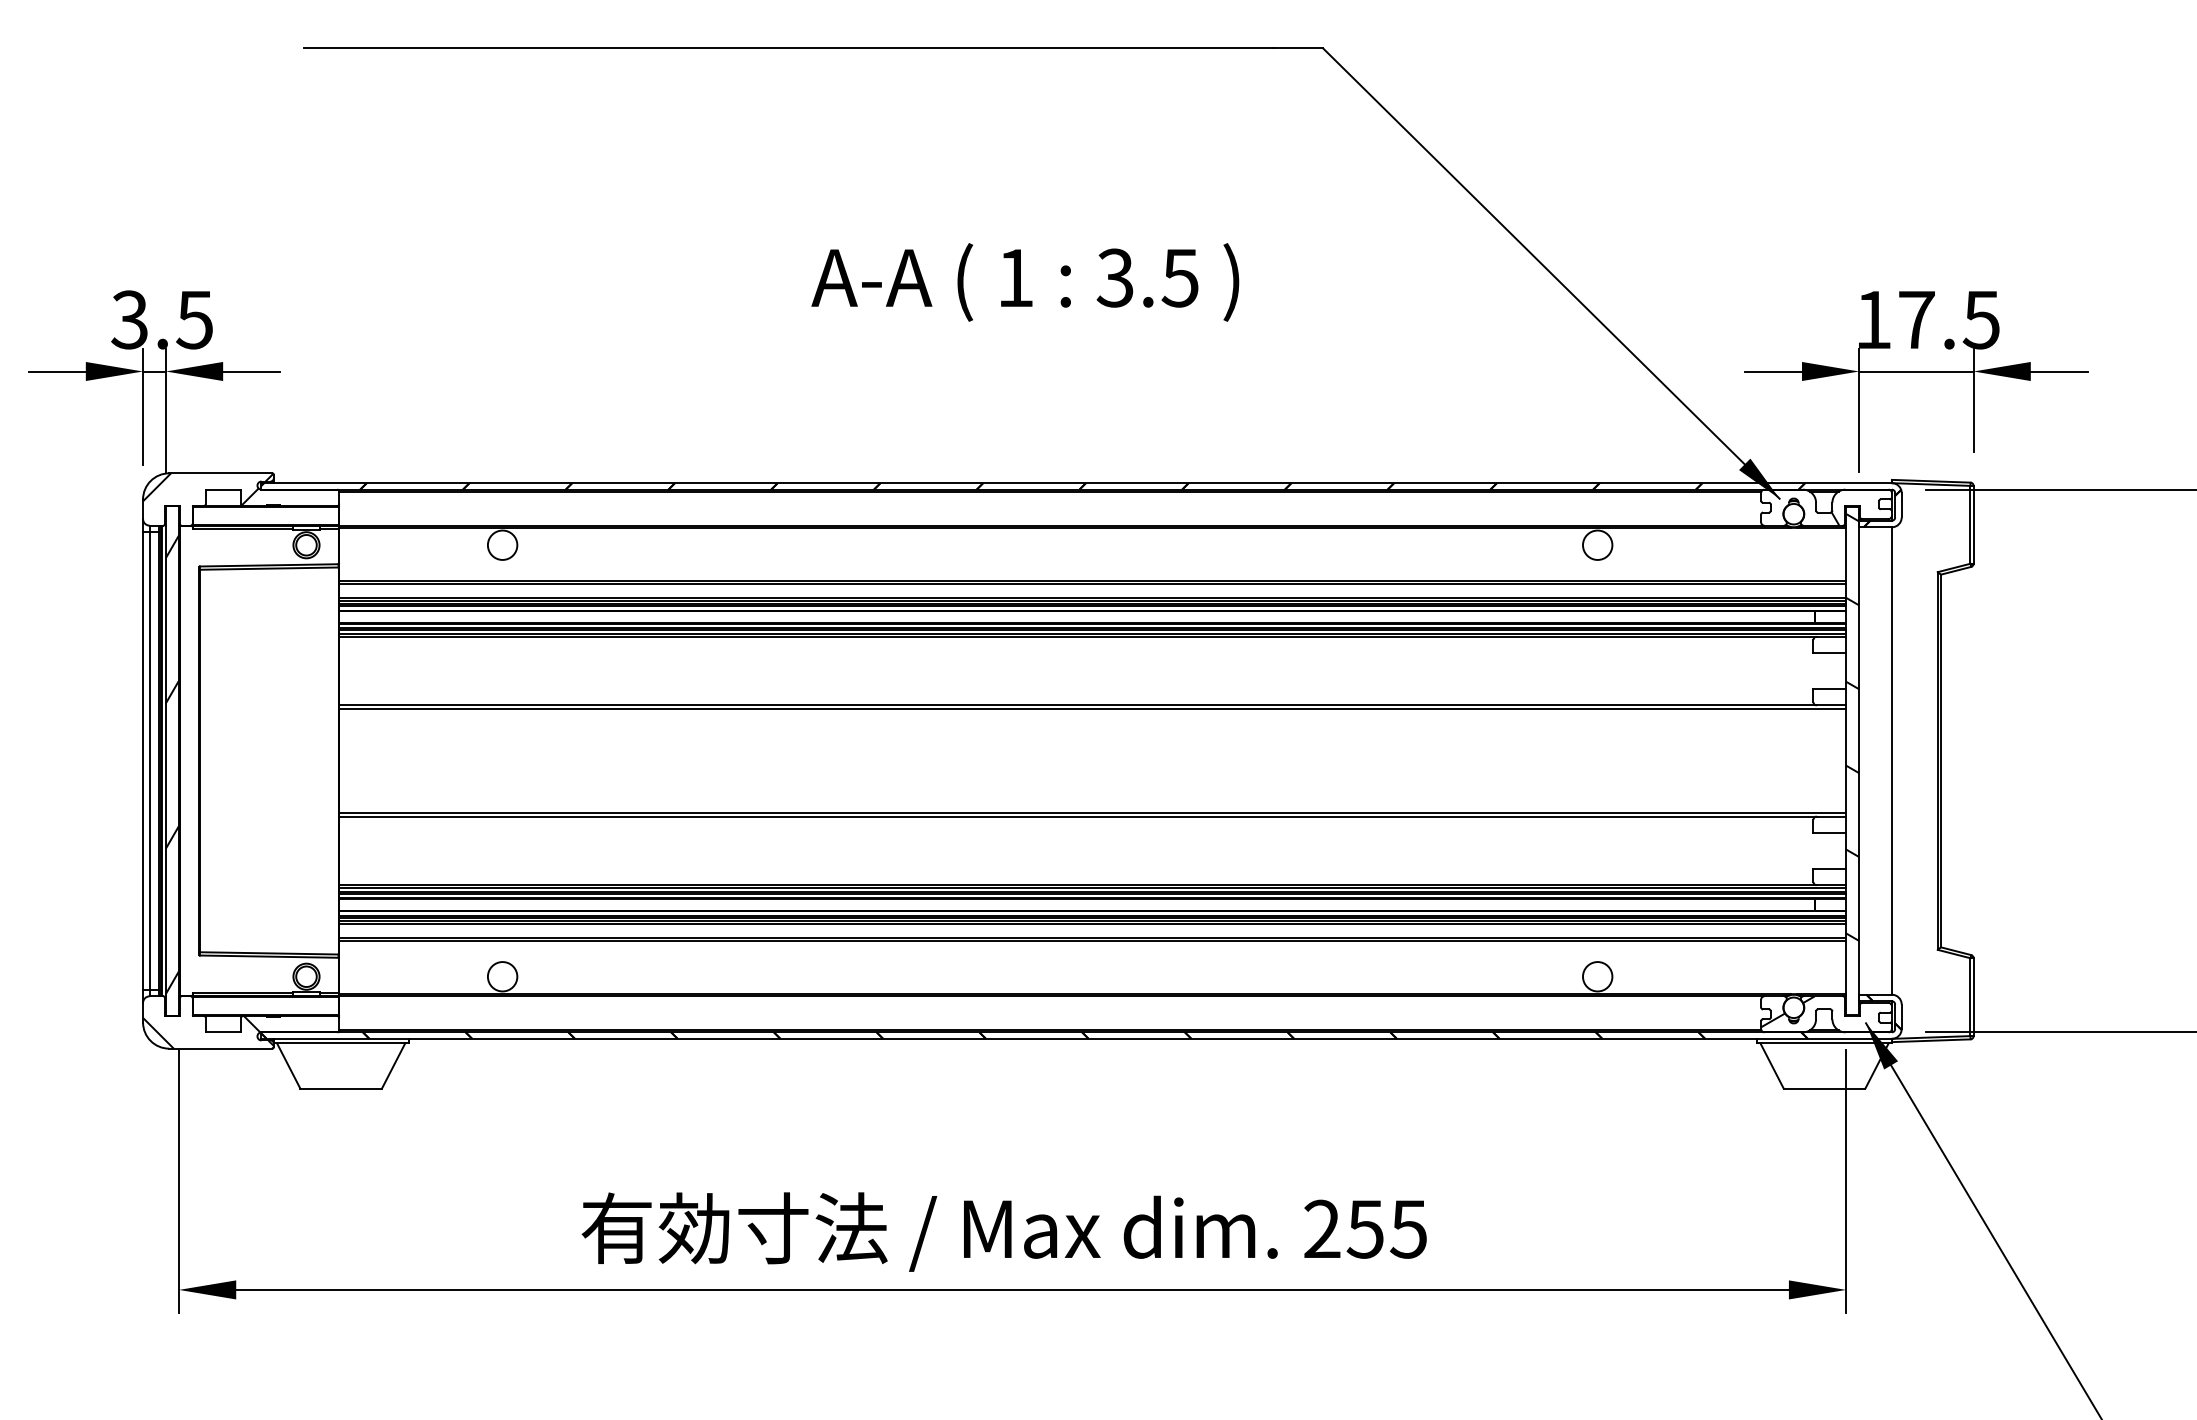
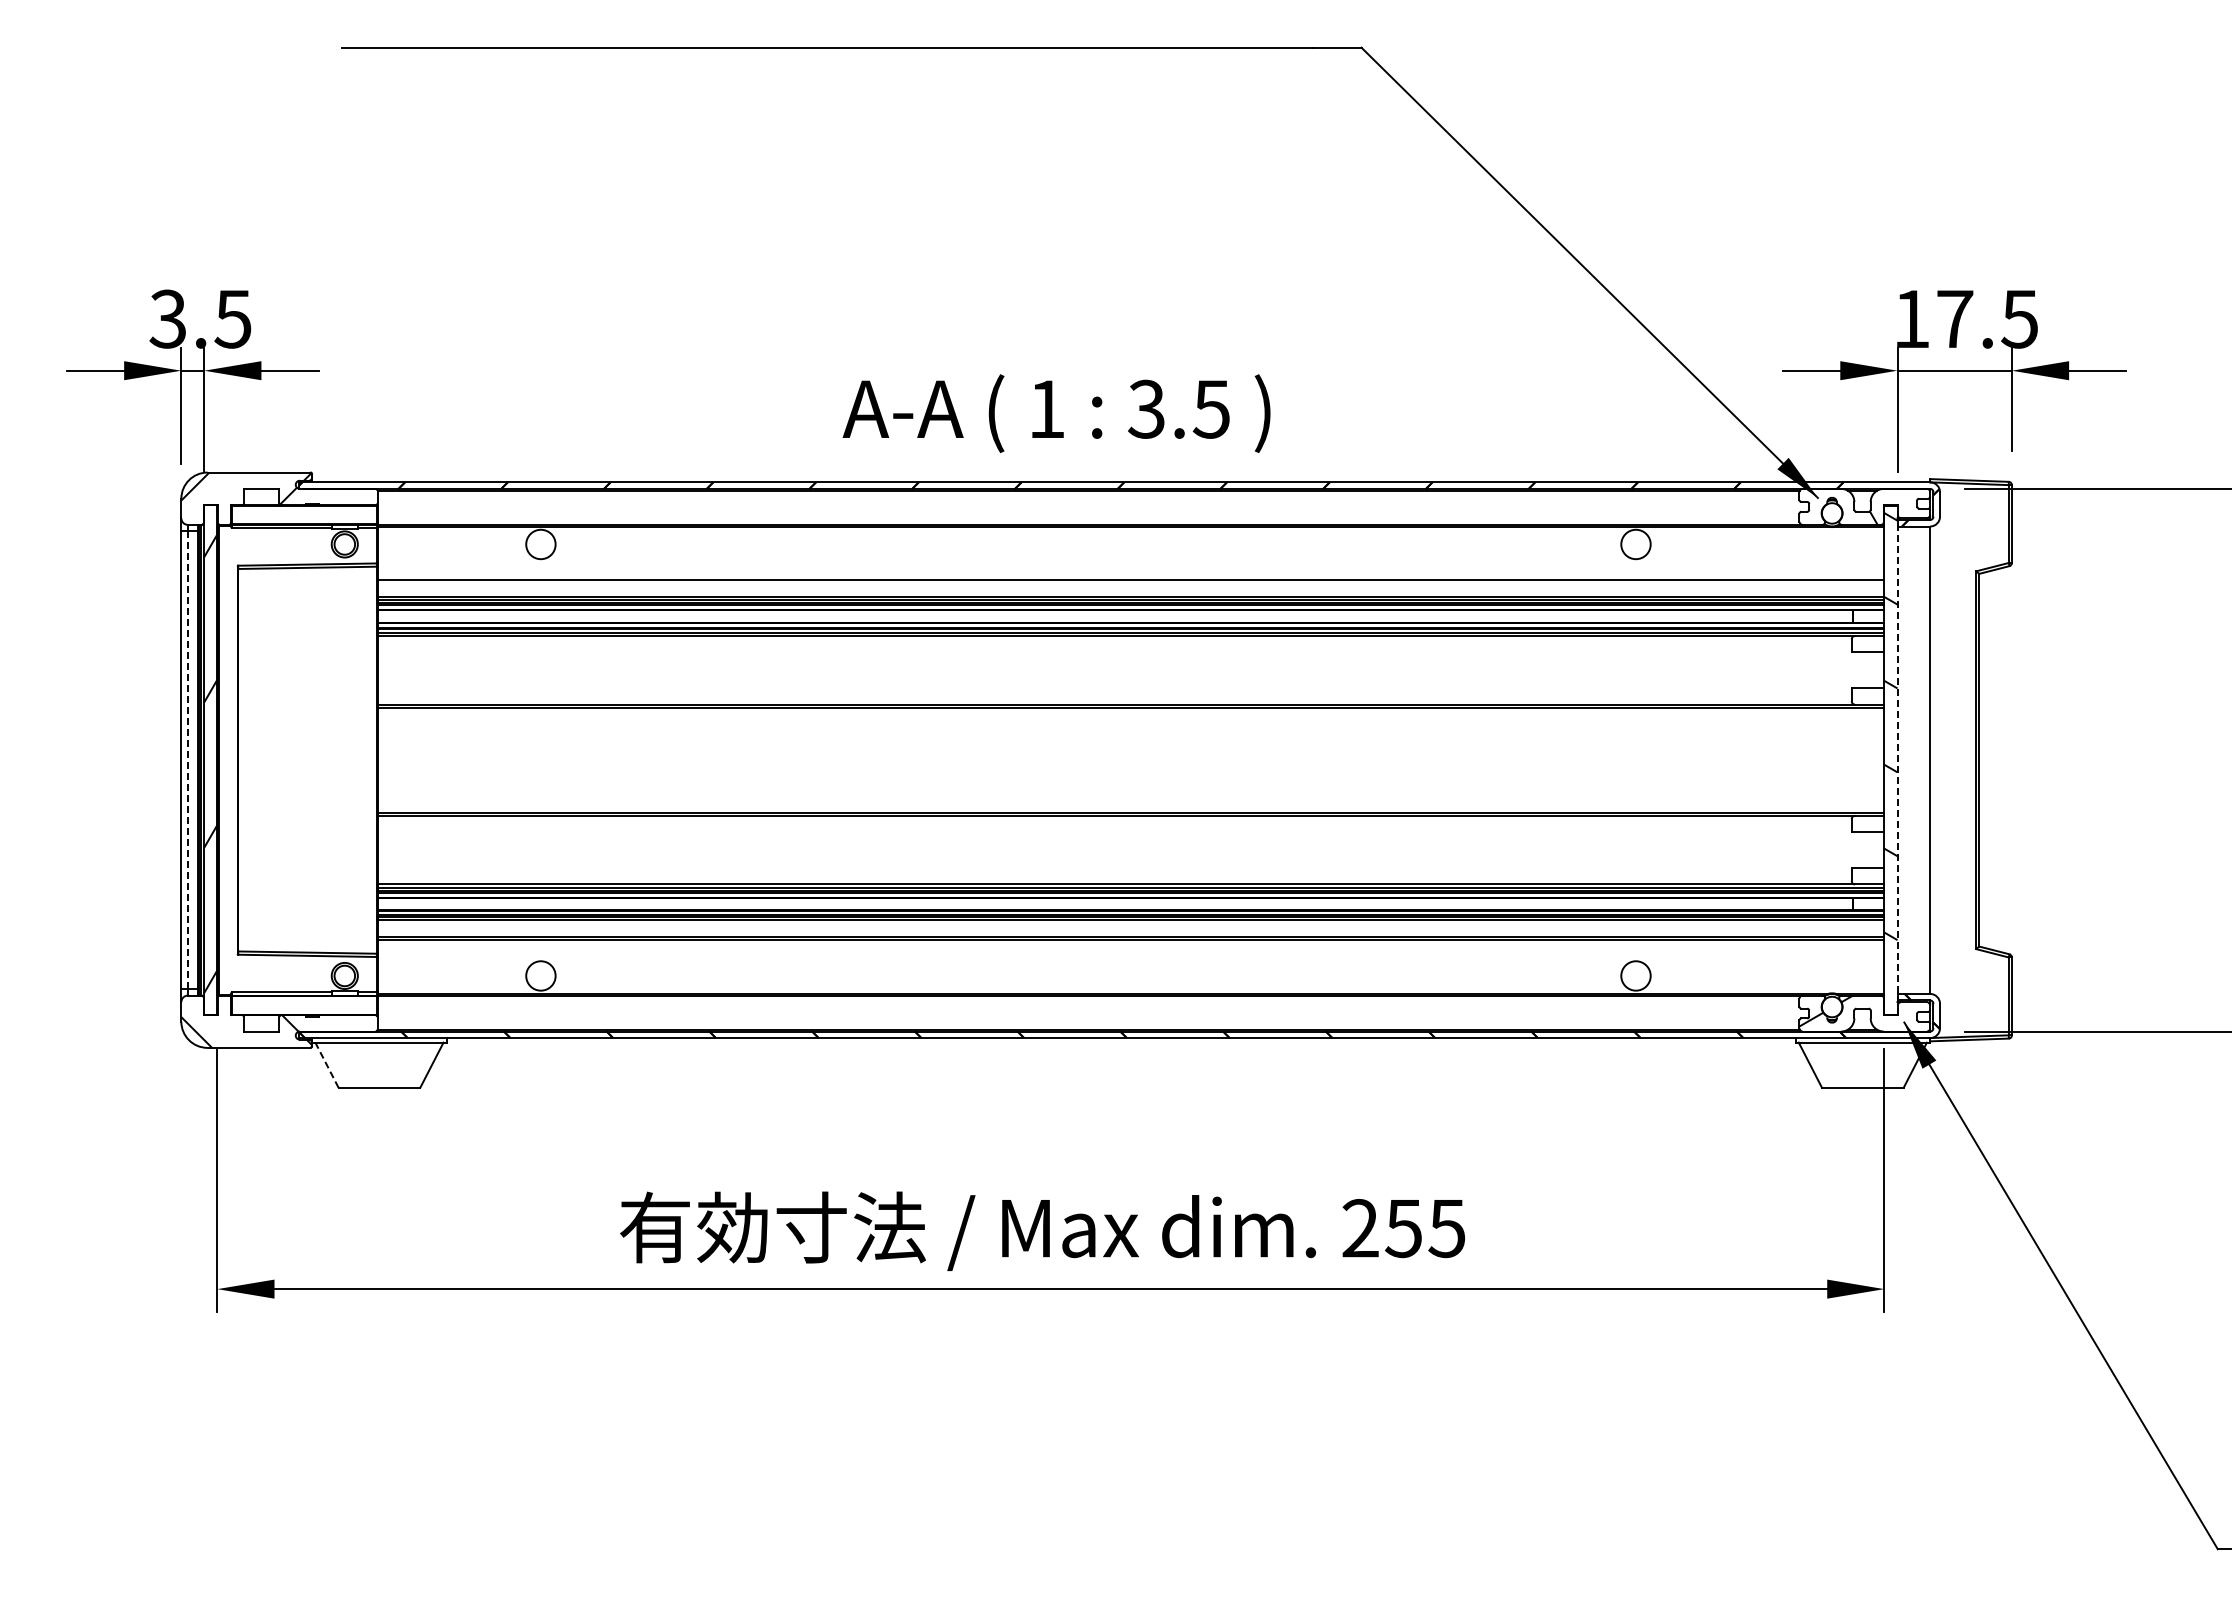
text: (1025, 282) -> (1056, 413), moved
line: (1092, 584) -> (1130, 583), removed
line: (1859, 760) -> (1897, 759), solid -> dashed
line: (149, 761) -> (187, 760), solid -> dashed
line: (1092, 924) -> (1130, 923), removed
line: (288, 1065) -> (326, 1064), solid -> dashed

